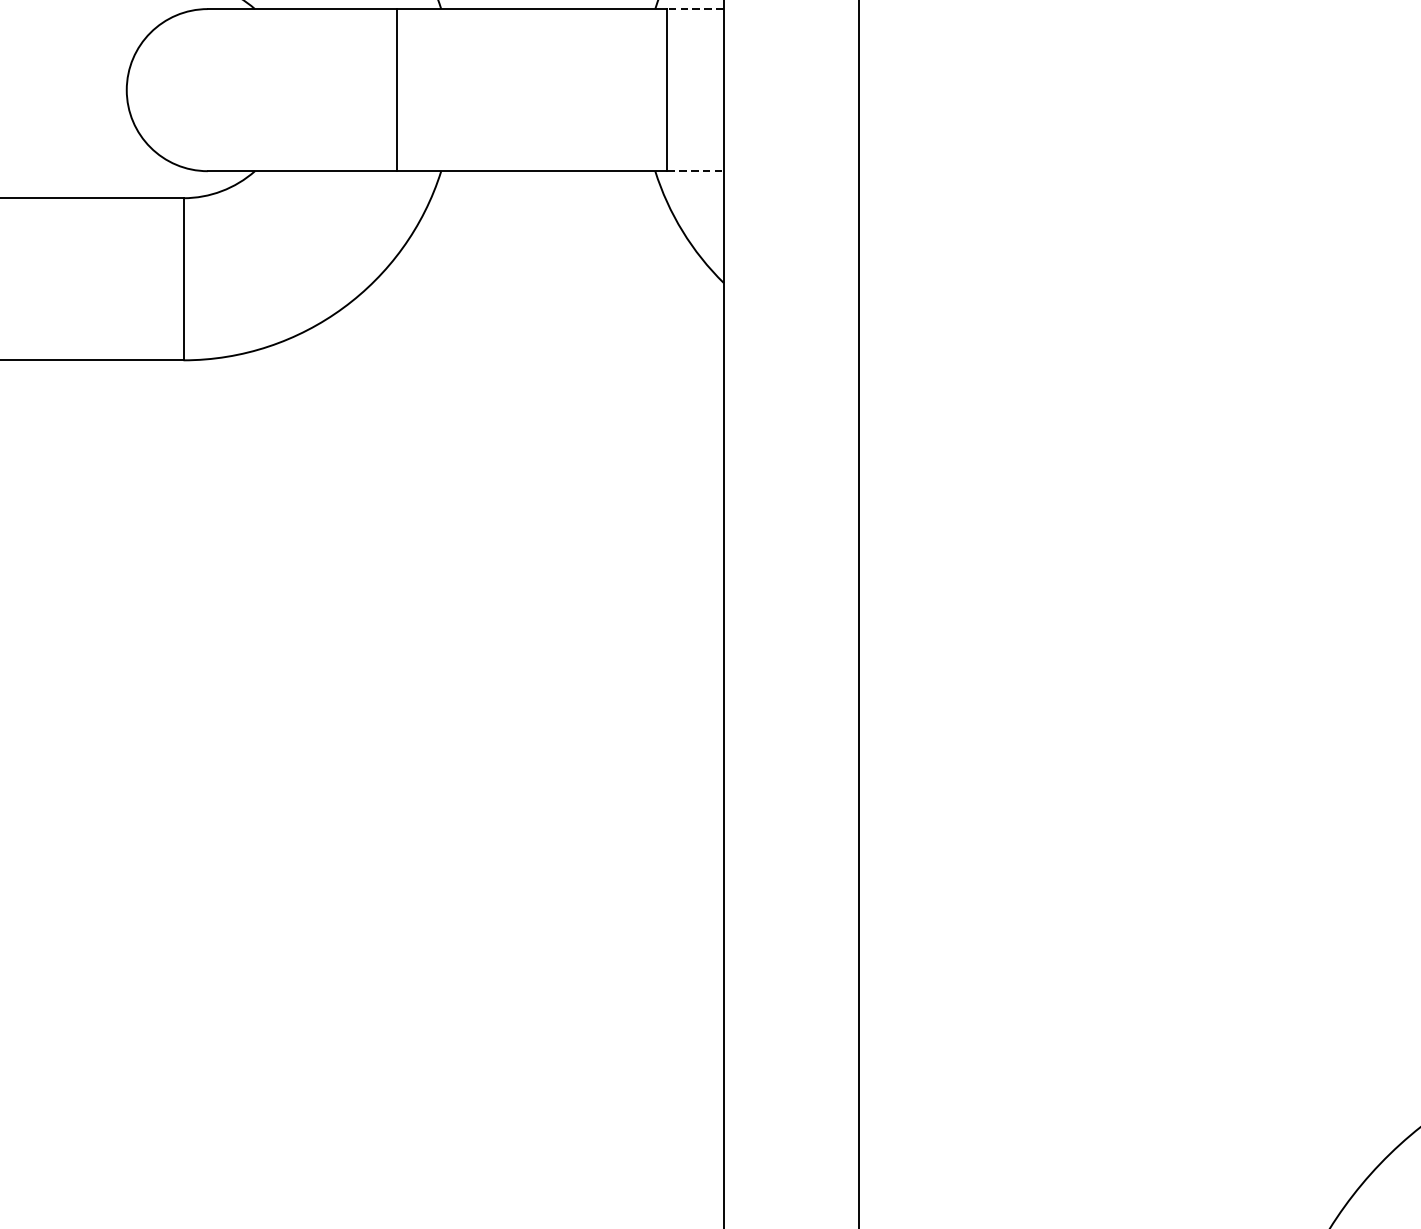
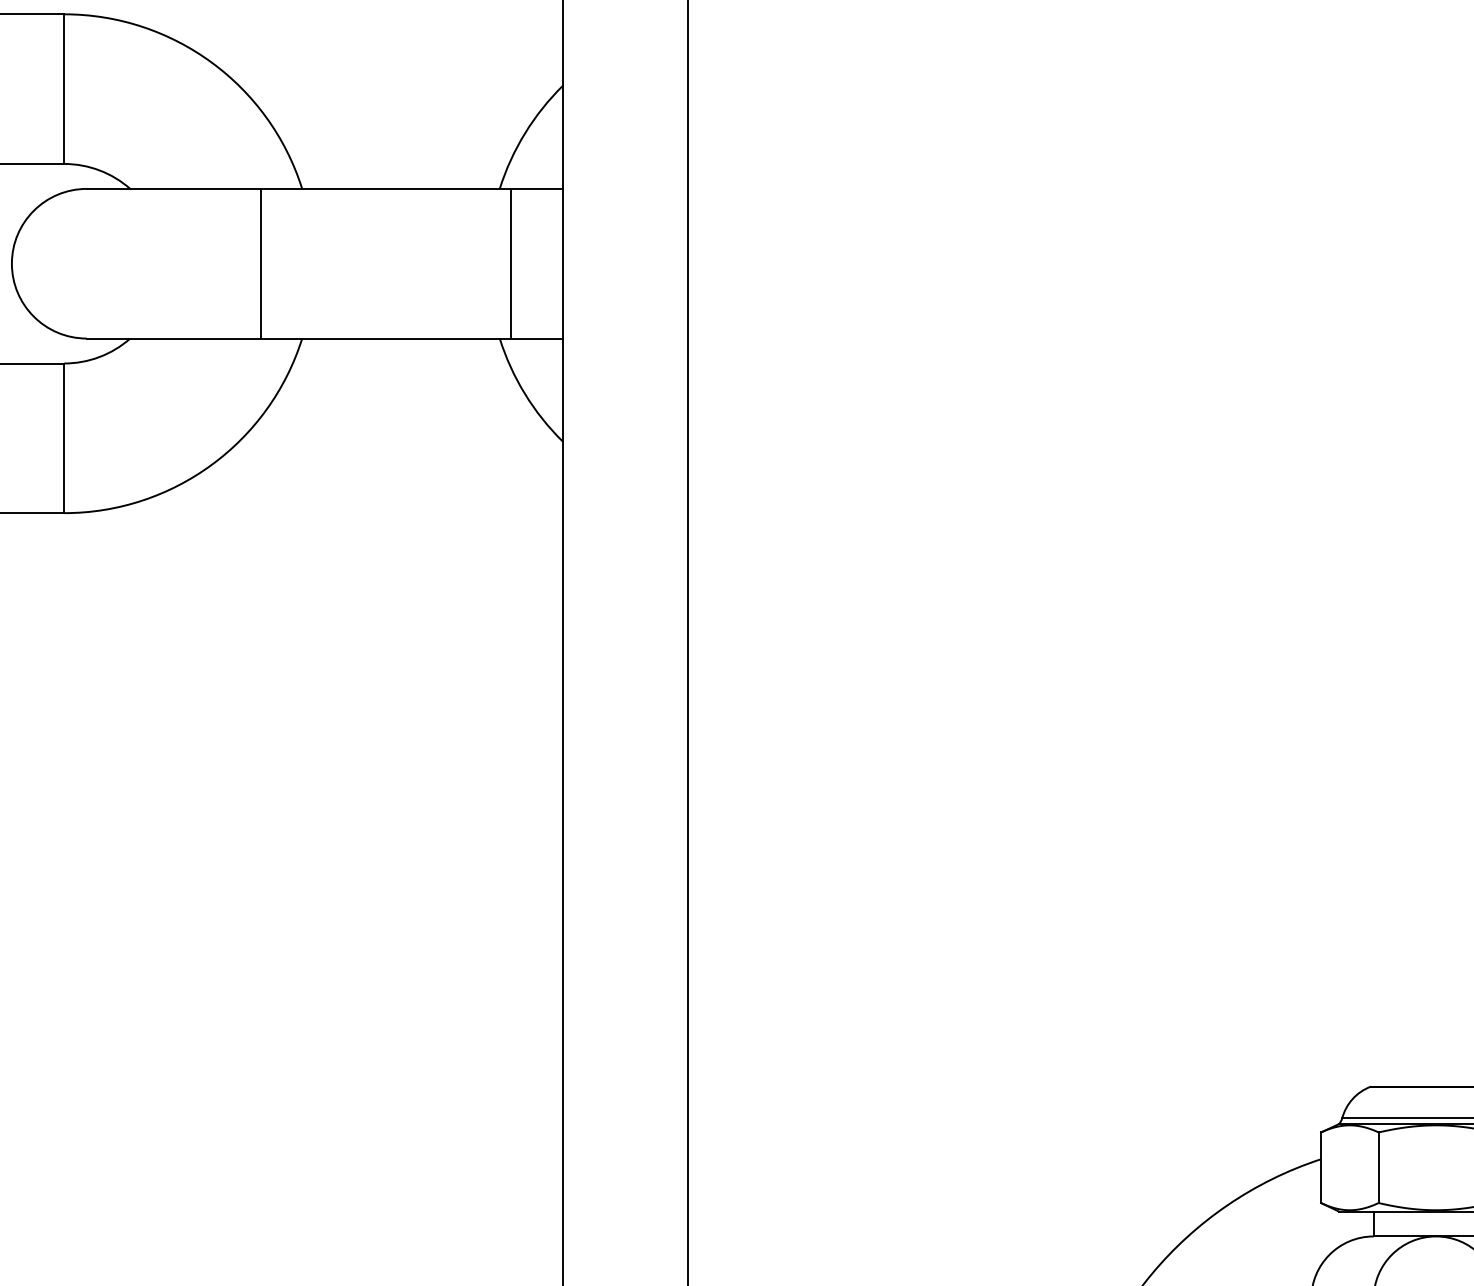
line: (695, 8) -> (536, 188), dashed -> solid
line: (696, 171) -> (537, 338), dashed -> solid

